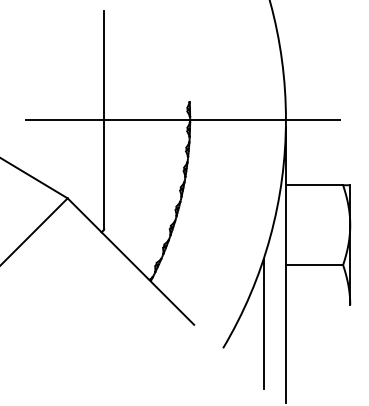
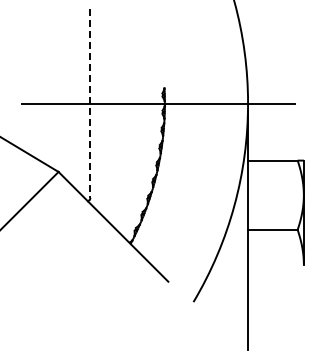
line: (104, 120) -> (90, 104), solid -> dashed
line: (263, 323) -> (228, 280), removed

